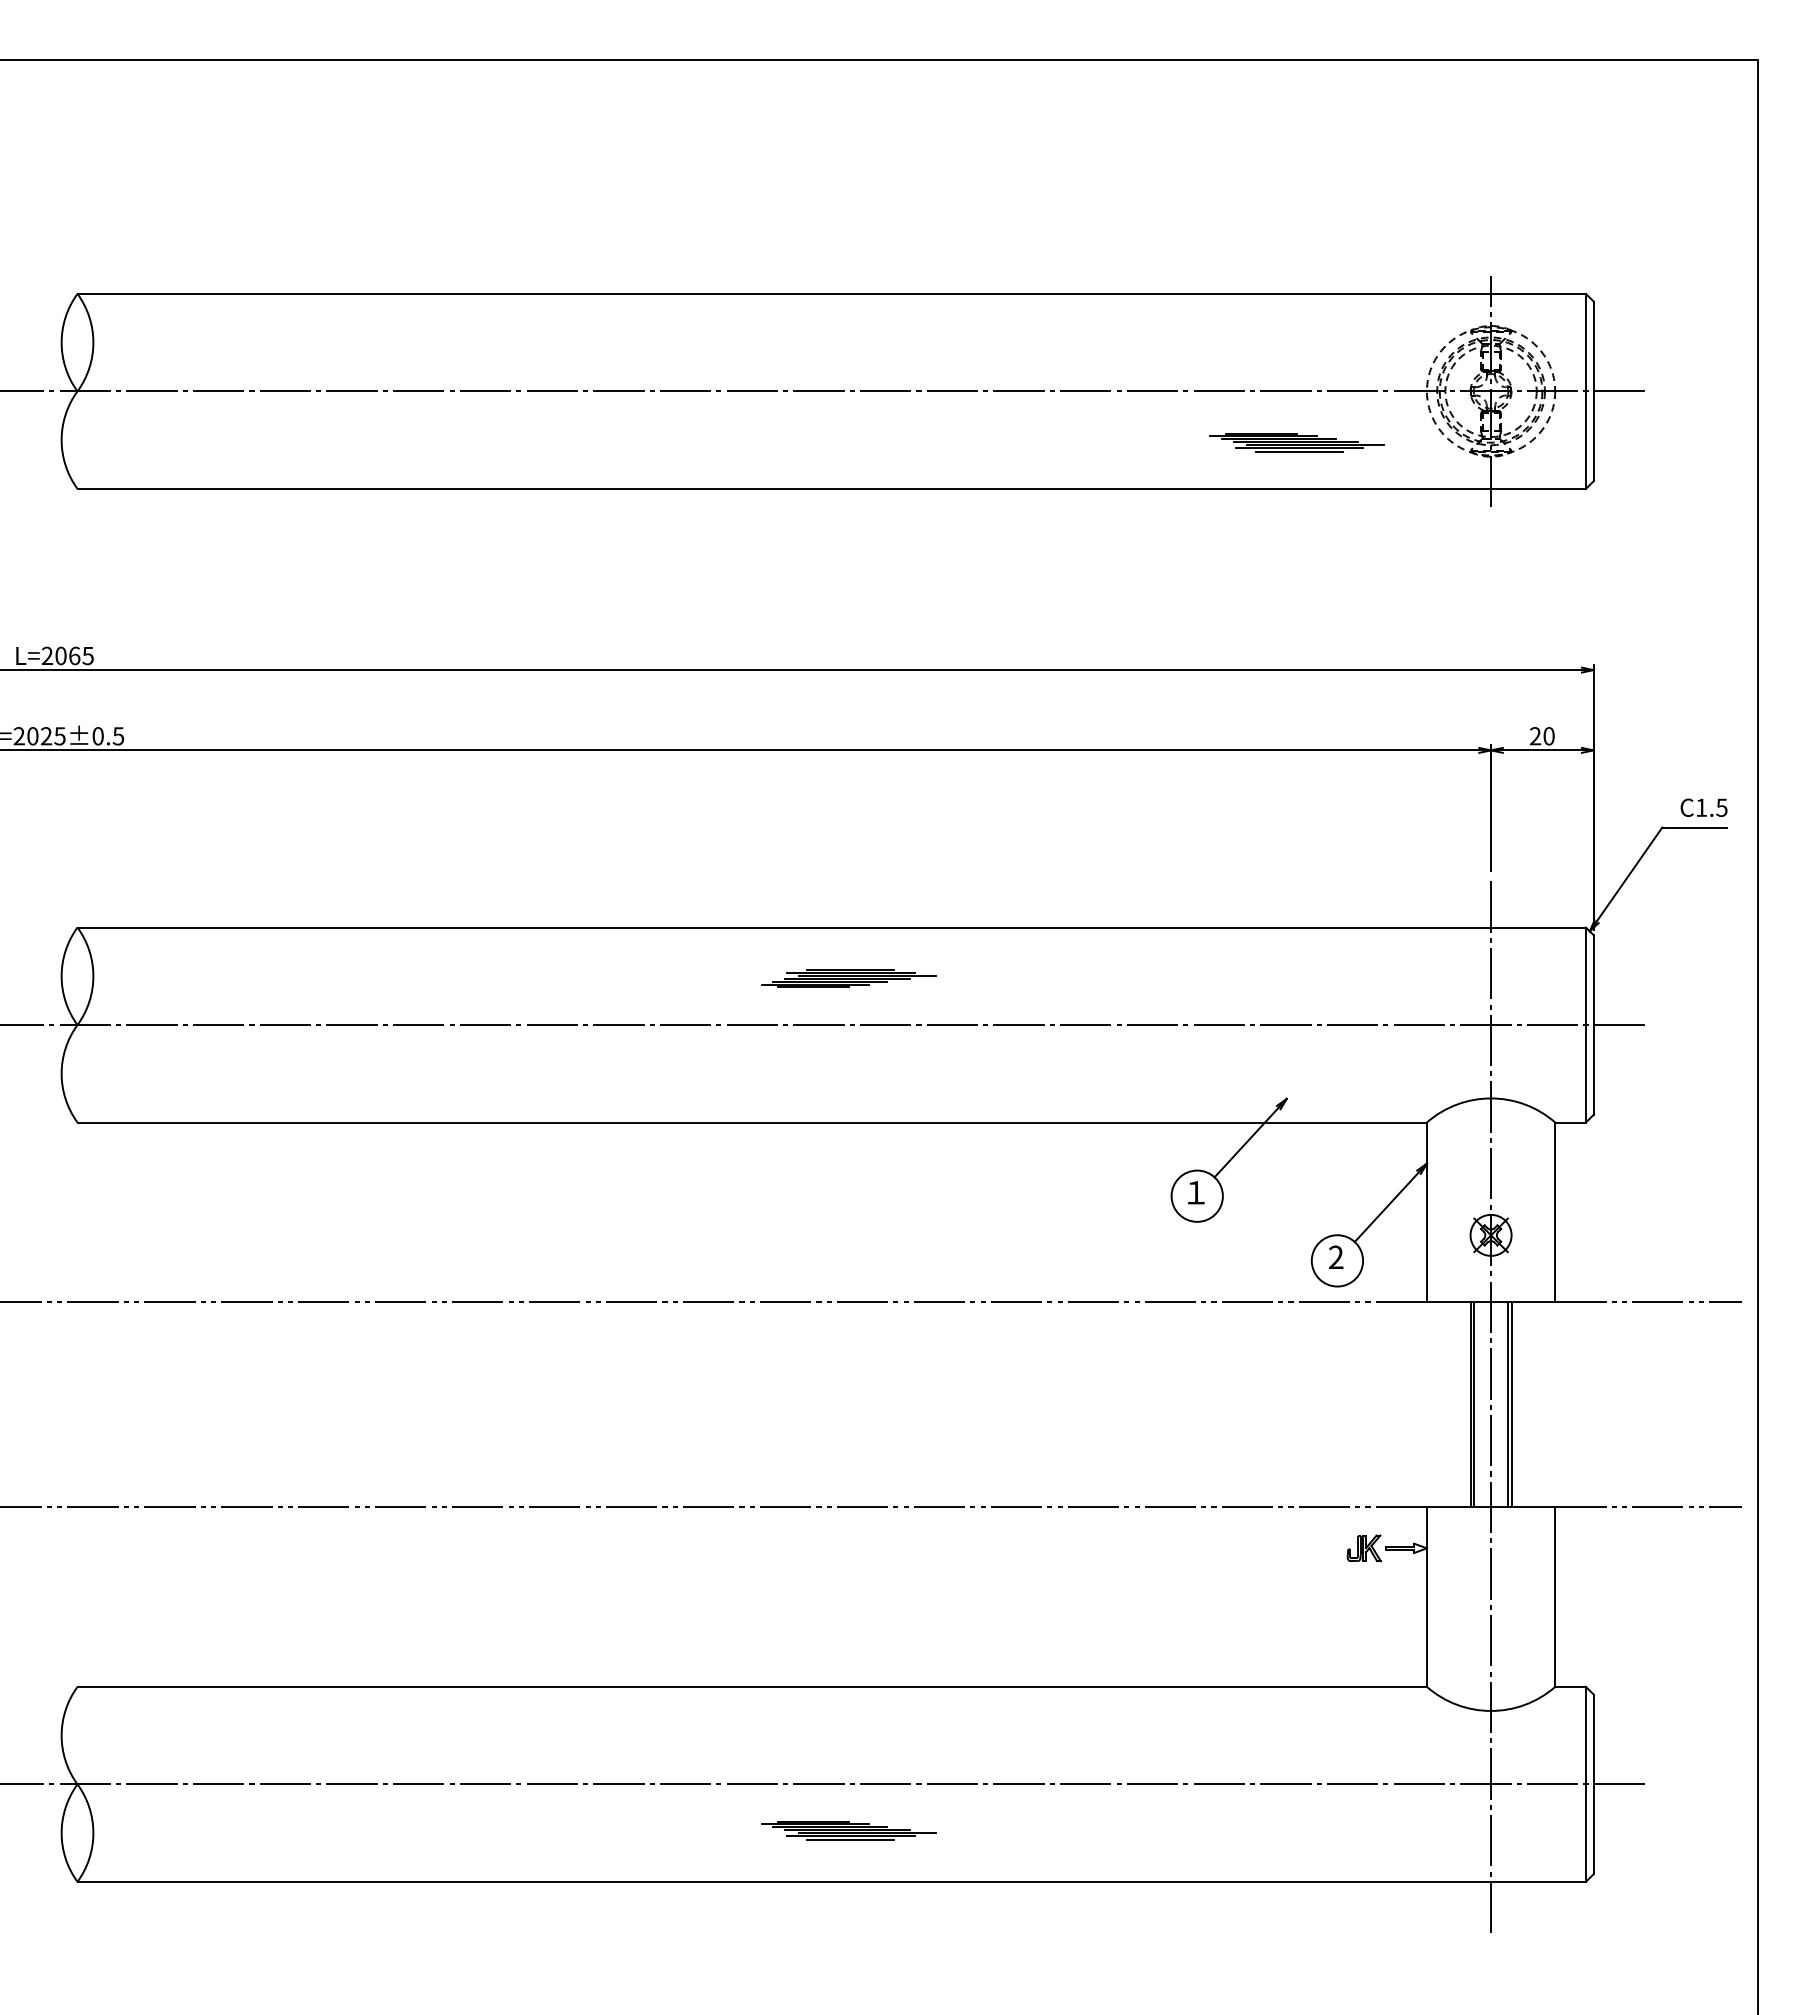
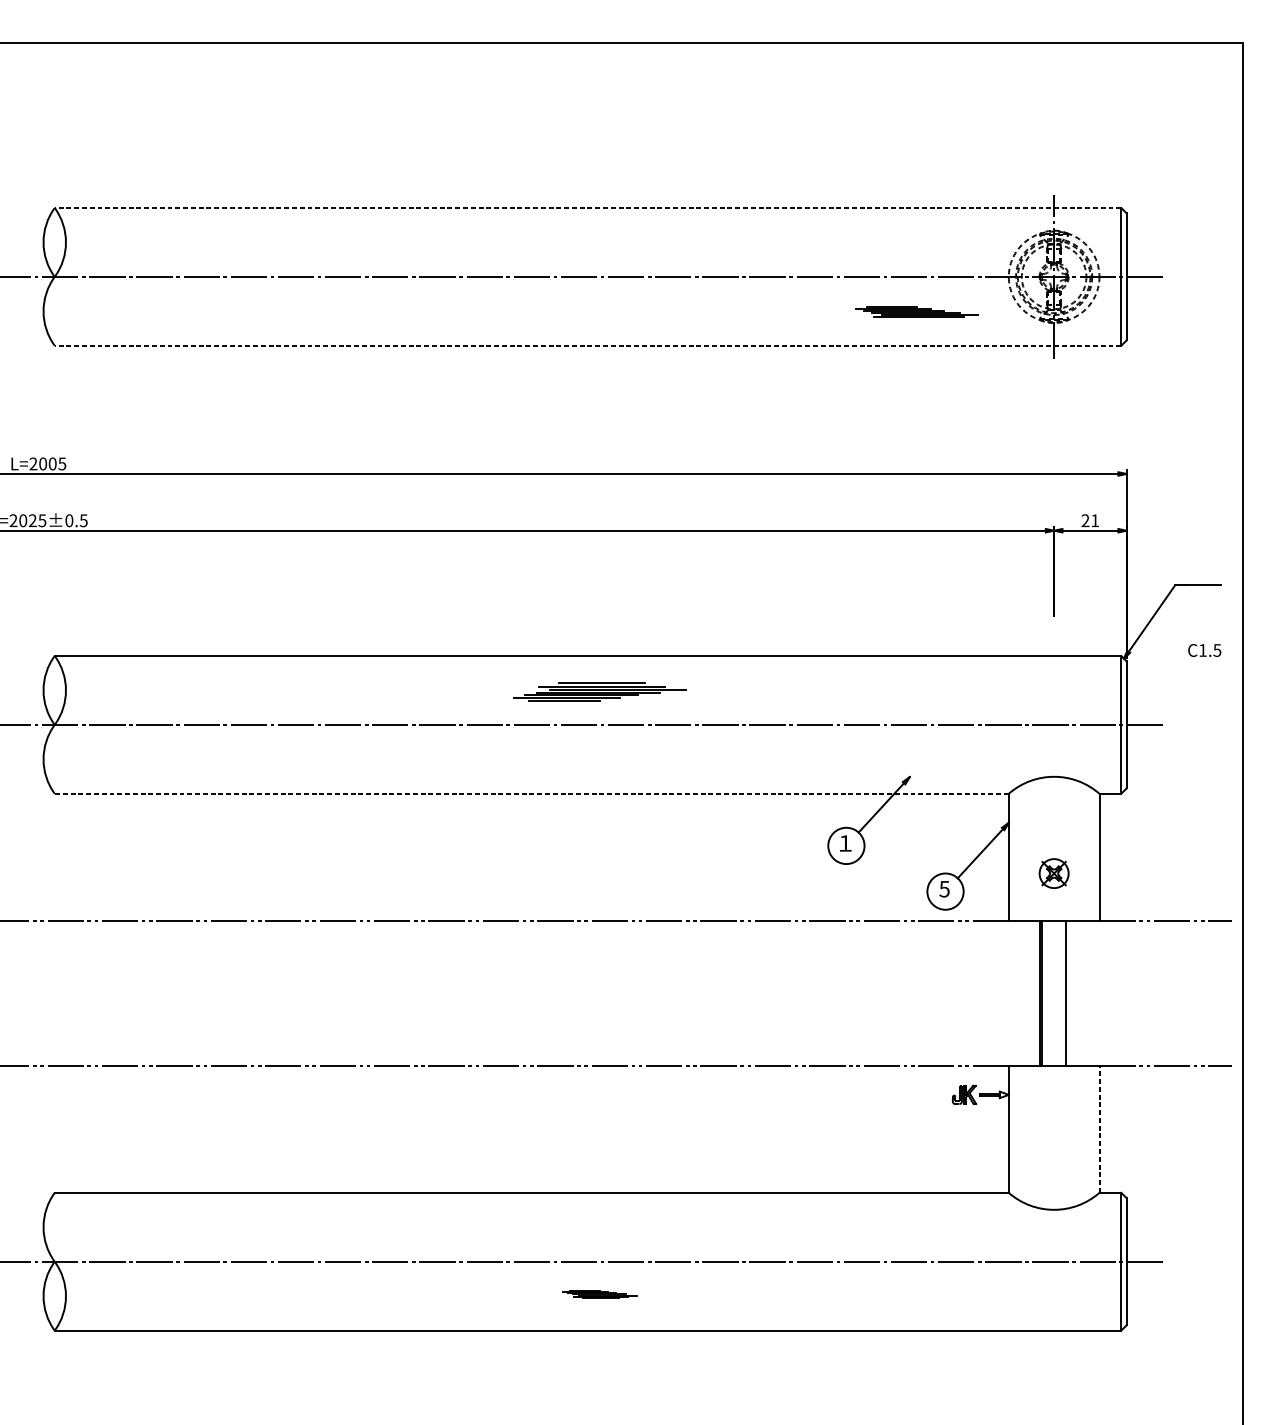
line: (831, 293) -> (587, 207), solid -> dashed
line: (1298, 451) -> (917, 319), removed
line: (831, 488) -> (587, 345), solid -> dashed
text: (74, 655) -> (52, 463), L=2065 -> L=2005
text: (1548, 736) -> (1094, 520), 20 -> 21
text: (1703, 807) -> (1204, 650), moved
part: (848, 978) -> (599, 691), size x1.4
line: (752, 1122) -> (531, 793), solid -> dashed
text: (1335, 1257) -> (944, 889), 2 -> 5
line: (1491, 1404) -> (1054, 993), removed
line: (1511, 1404) -> (1068, 993), removed
line: (1555, 1597) -> (1099, 1129), solid -> dashed
part: (848, 1830) -> (599, 1294), size x0.6

